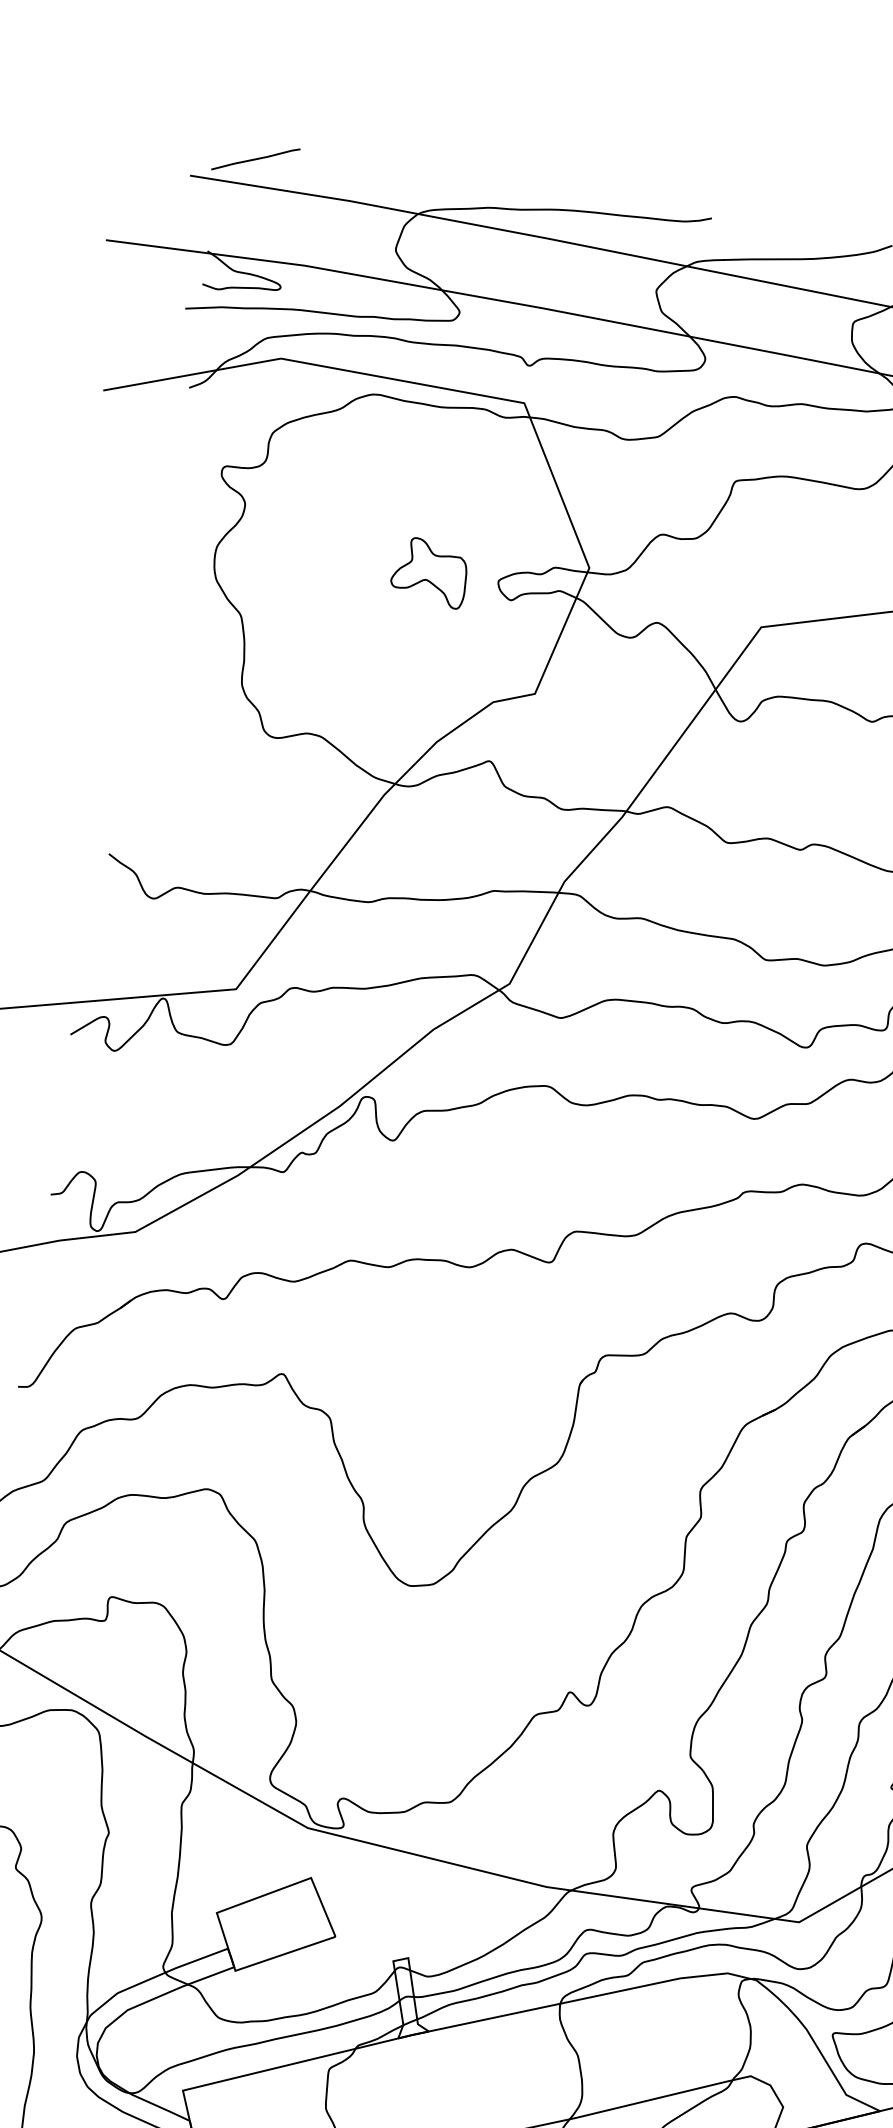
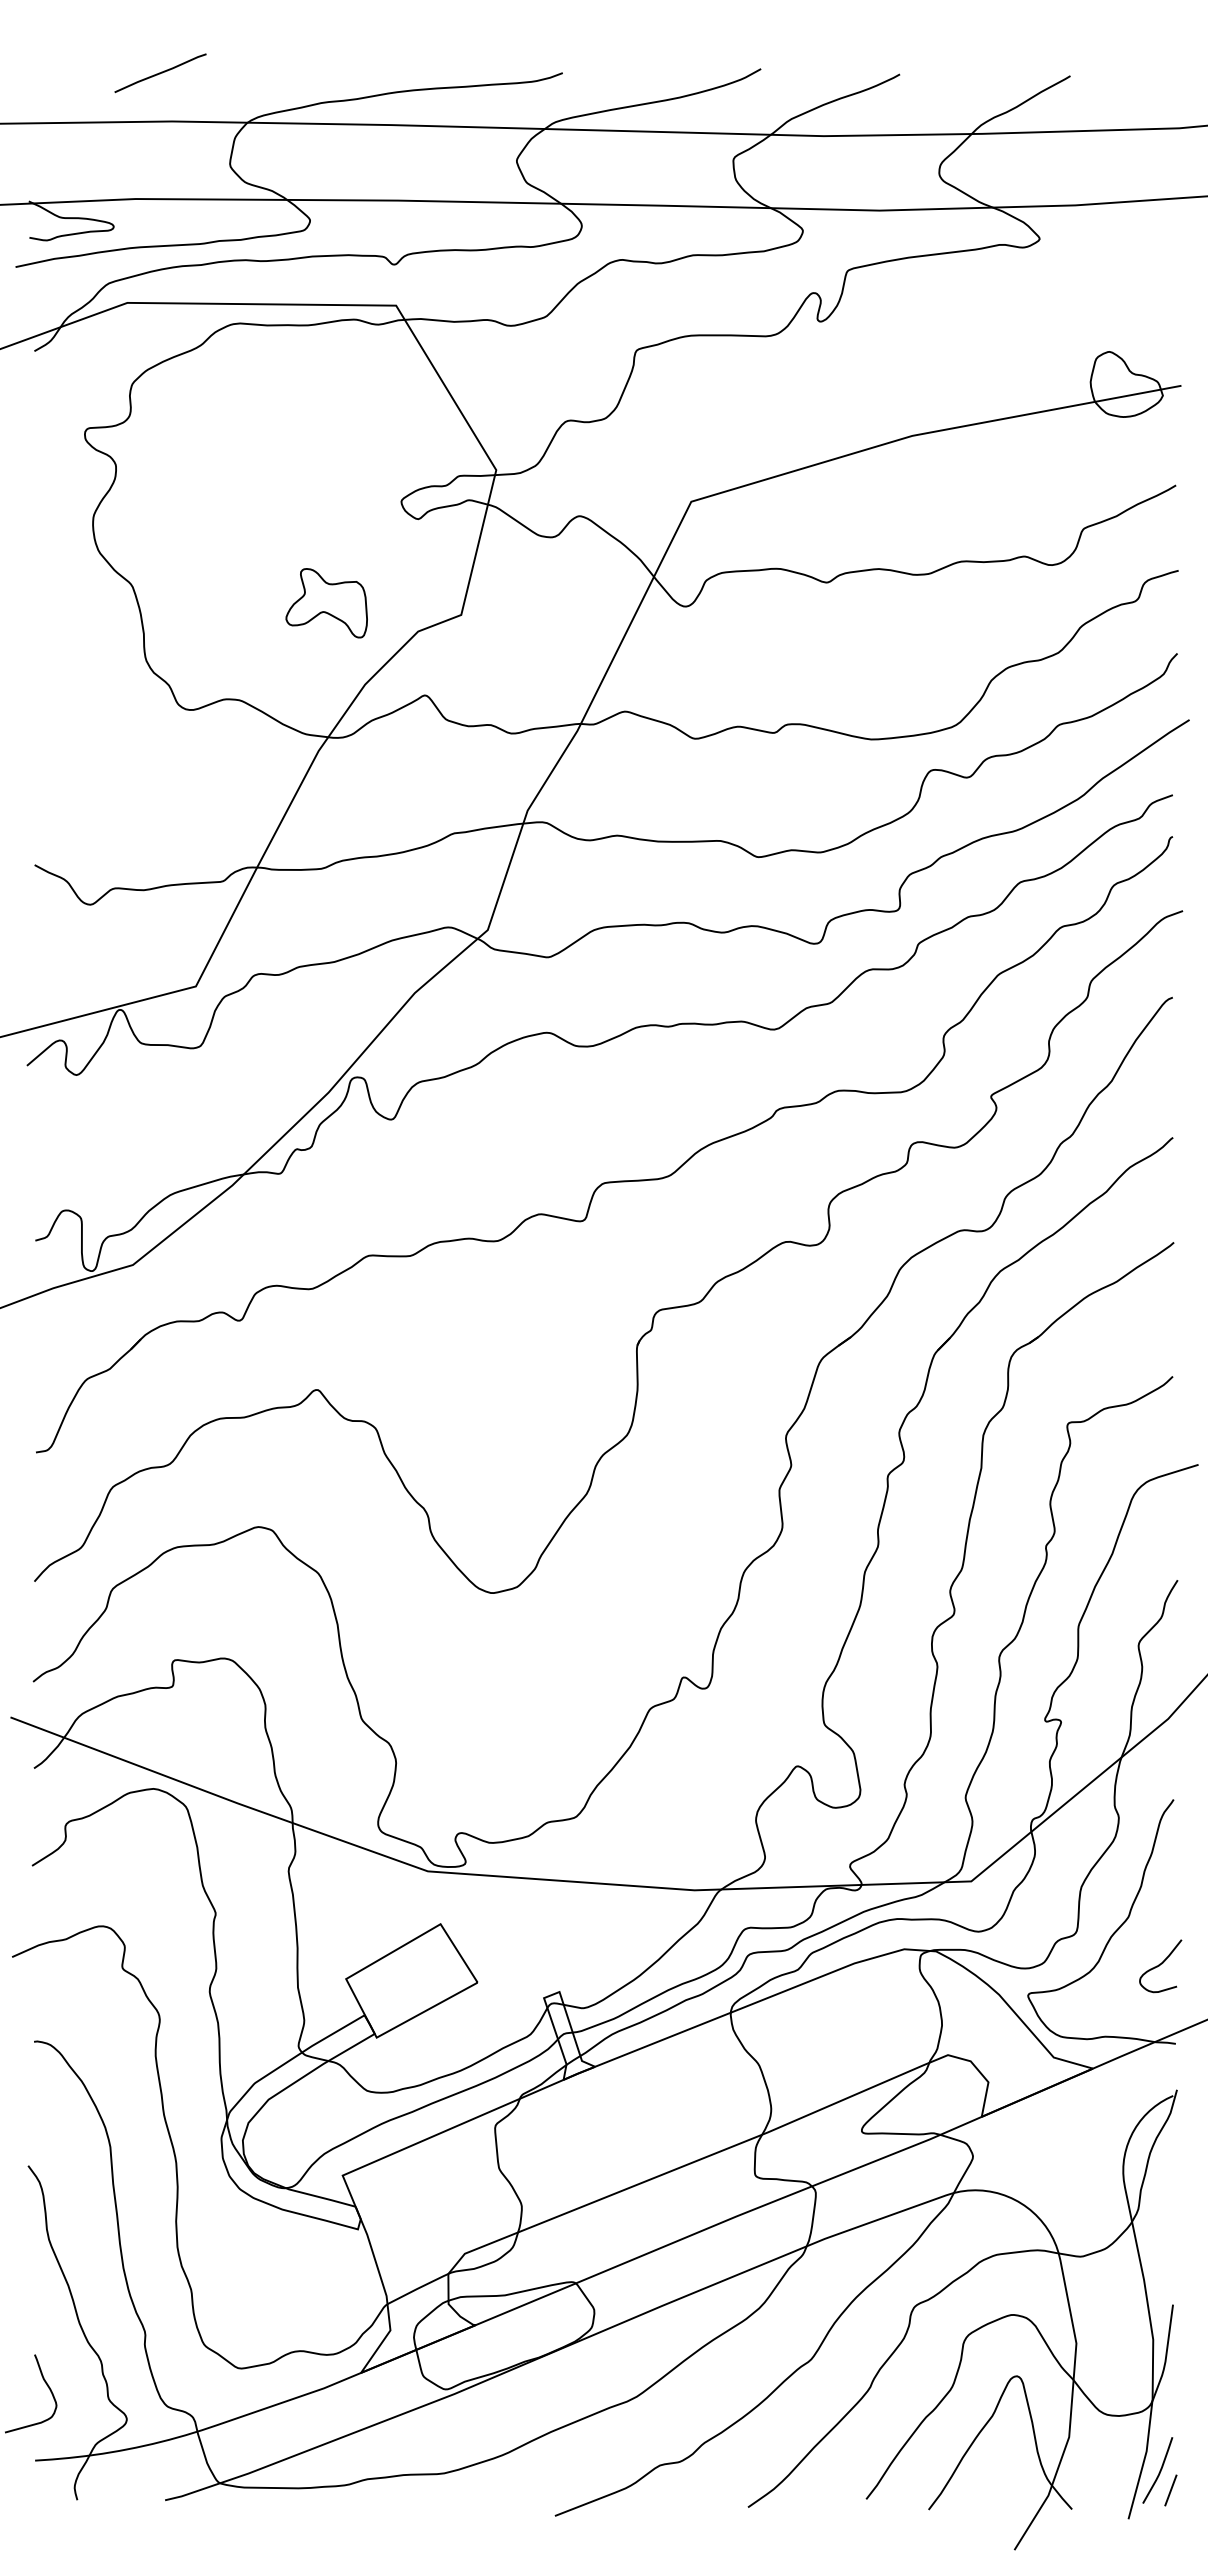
line: (255, 159) -> (160, 73), moved
part: (430, 572) -> (326, 603), moved

